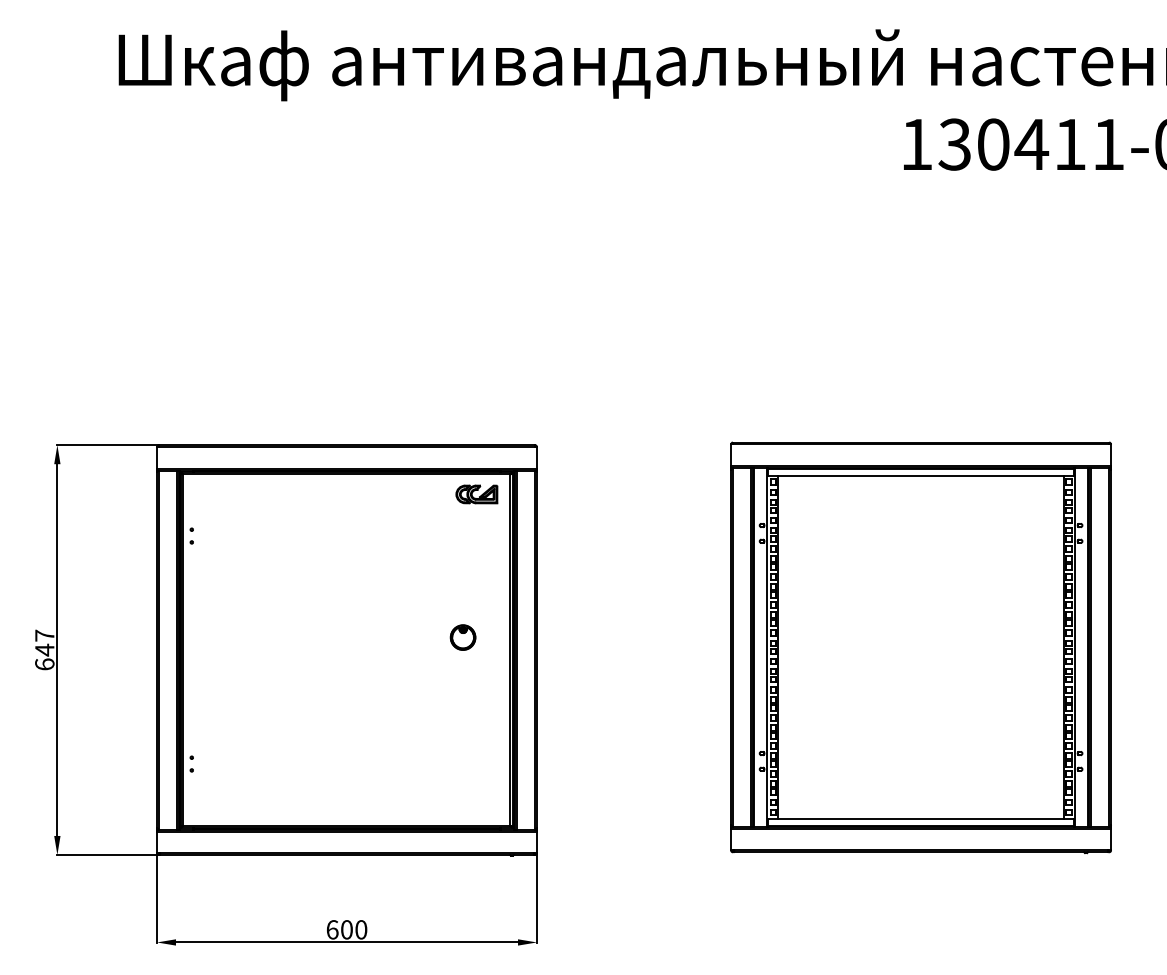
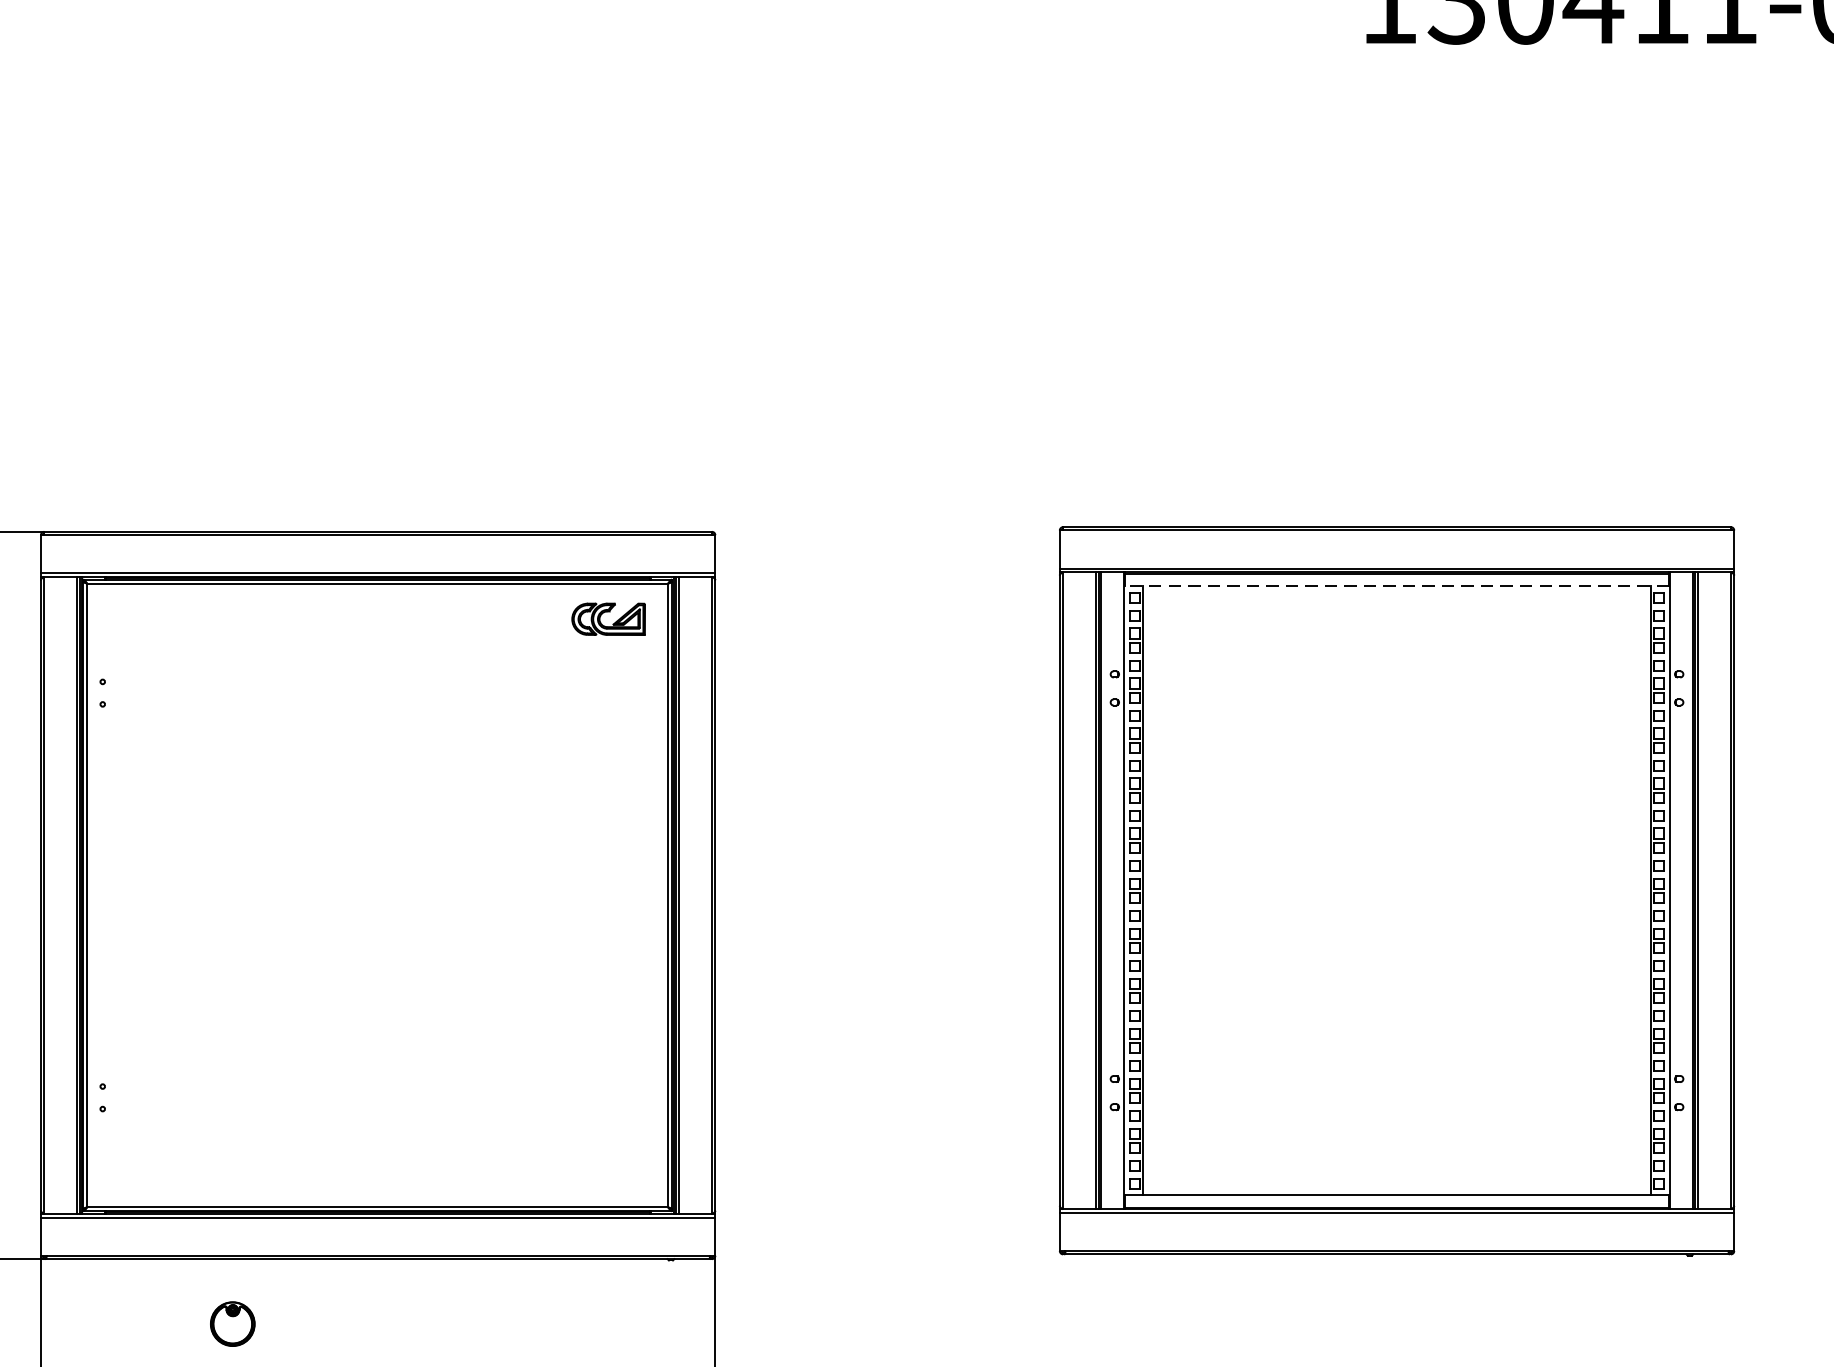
line: (920, 475) -> (1395, 585), solid -> dashed
part: (462, 637) -> (231, 1323), moved

